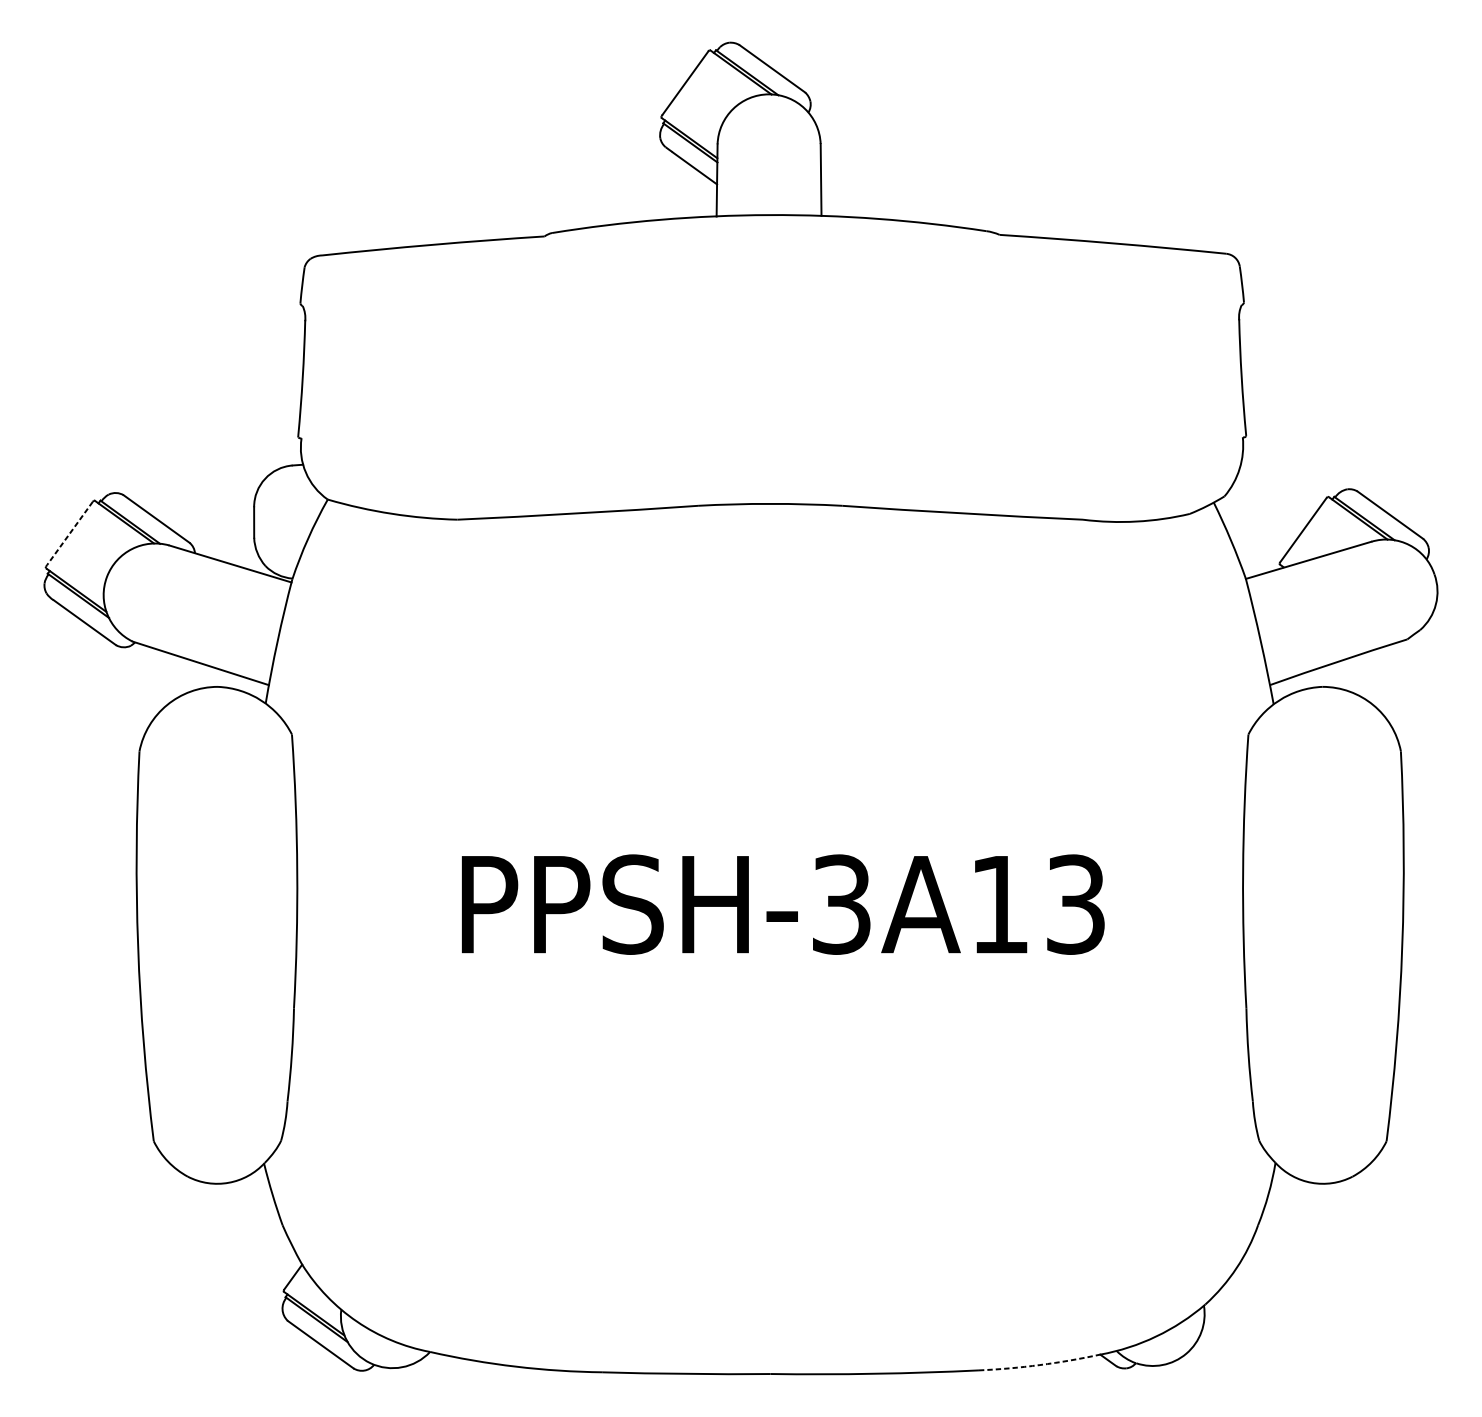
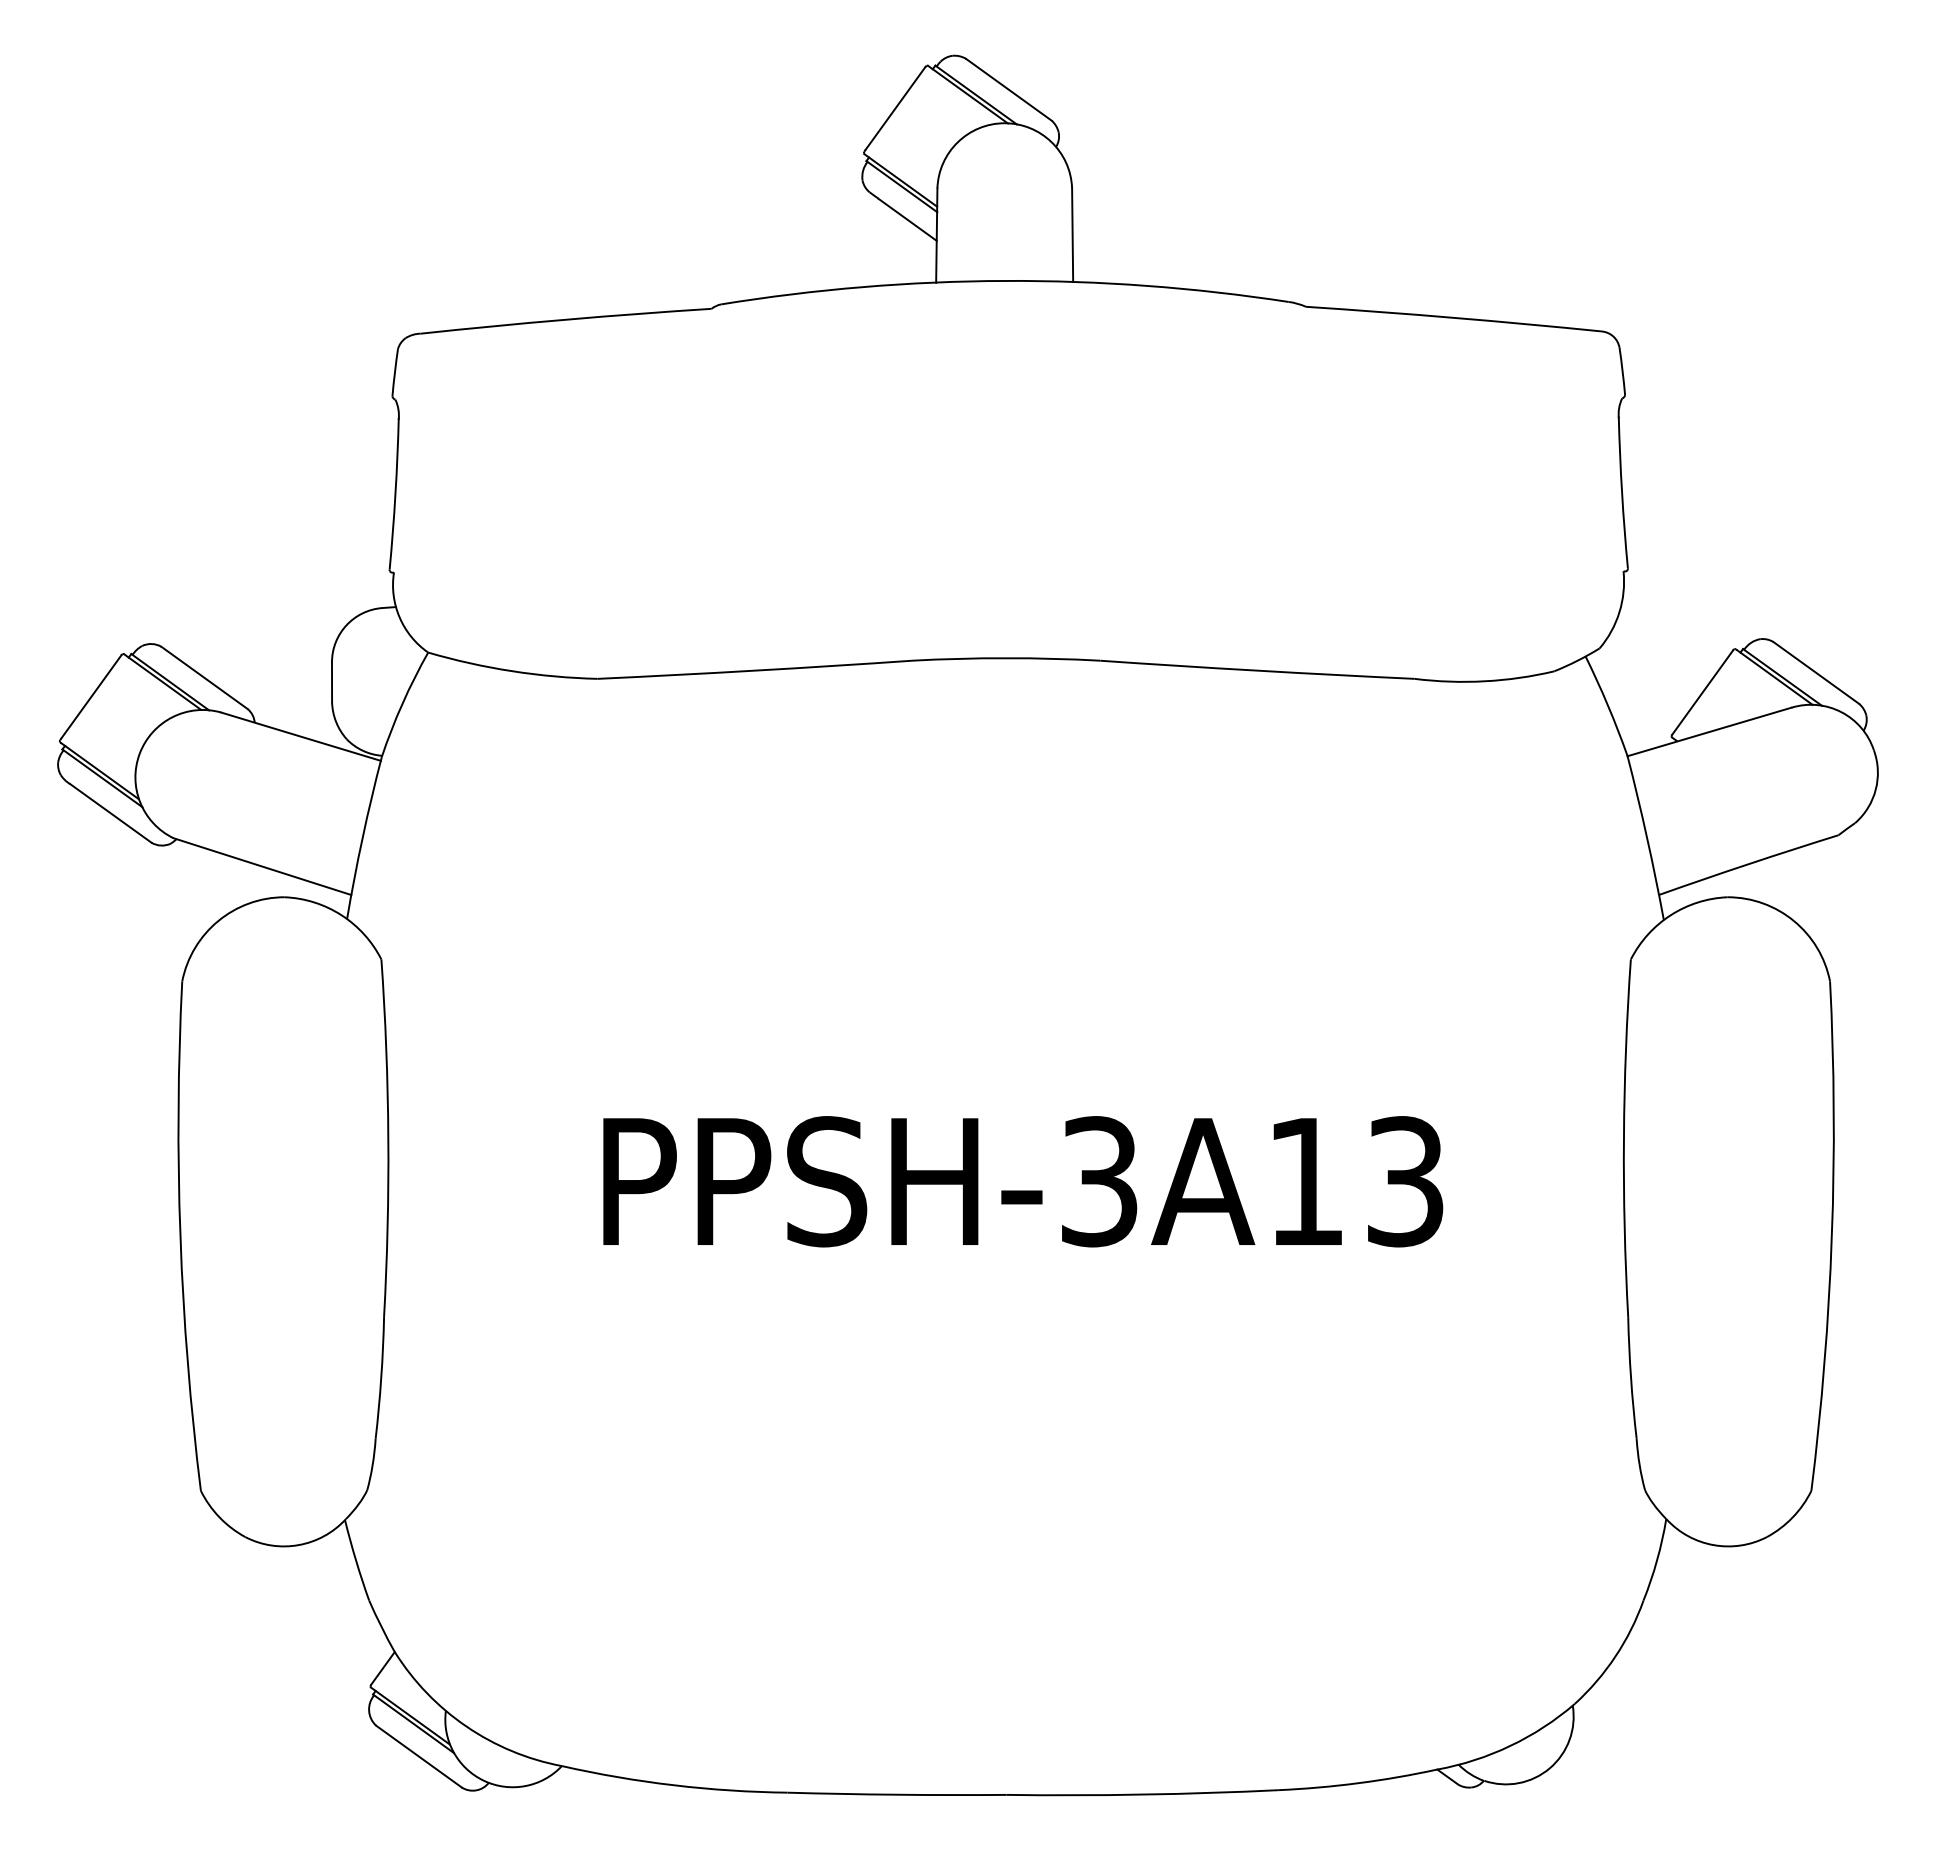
line: (70, 533) -> (91, 696), dashed -> solid
arc: (1039, 1365) -> (1358, 1783), dashed -> solid

